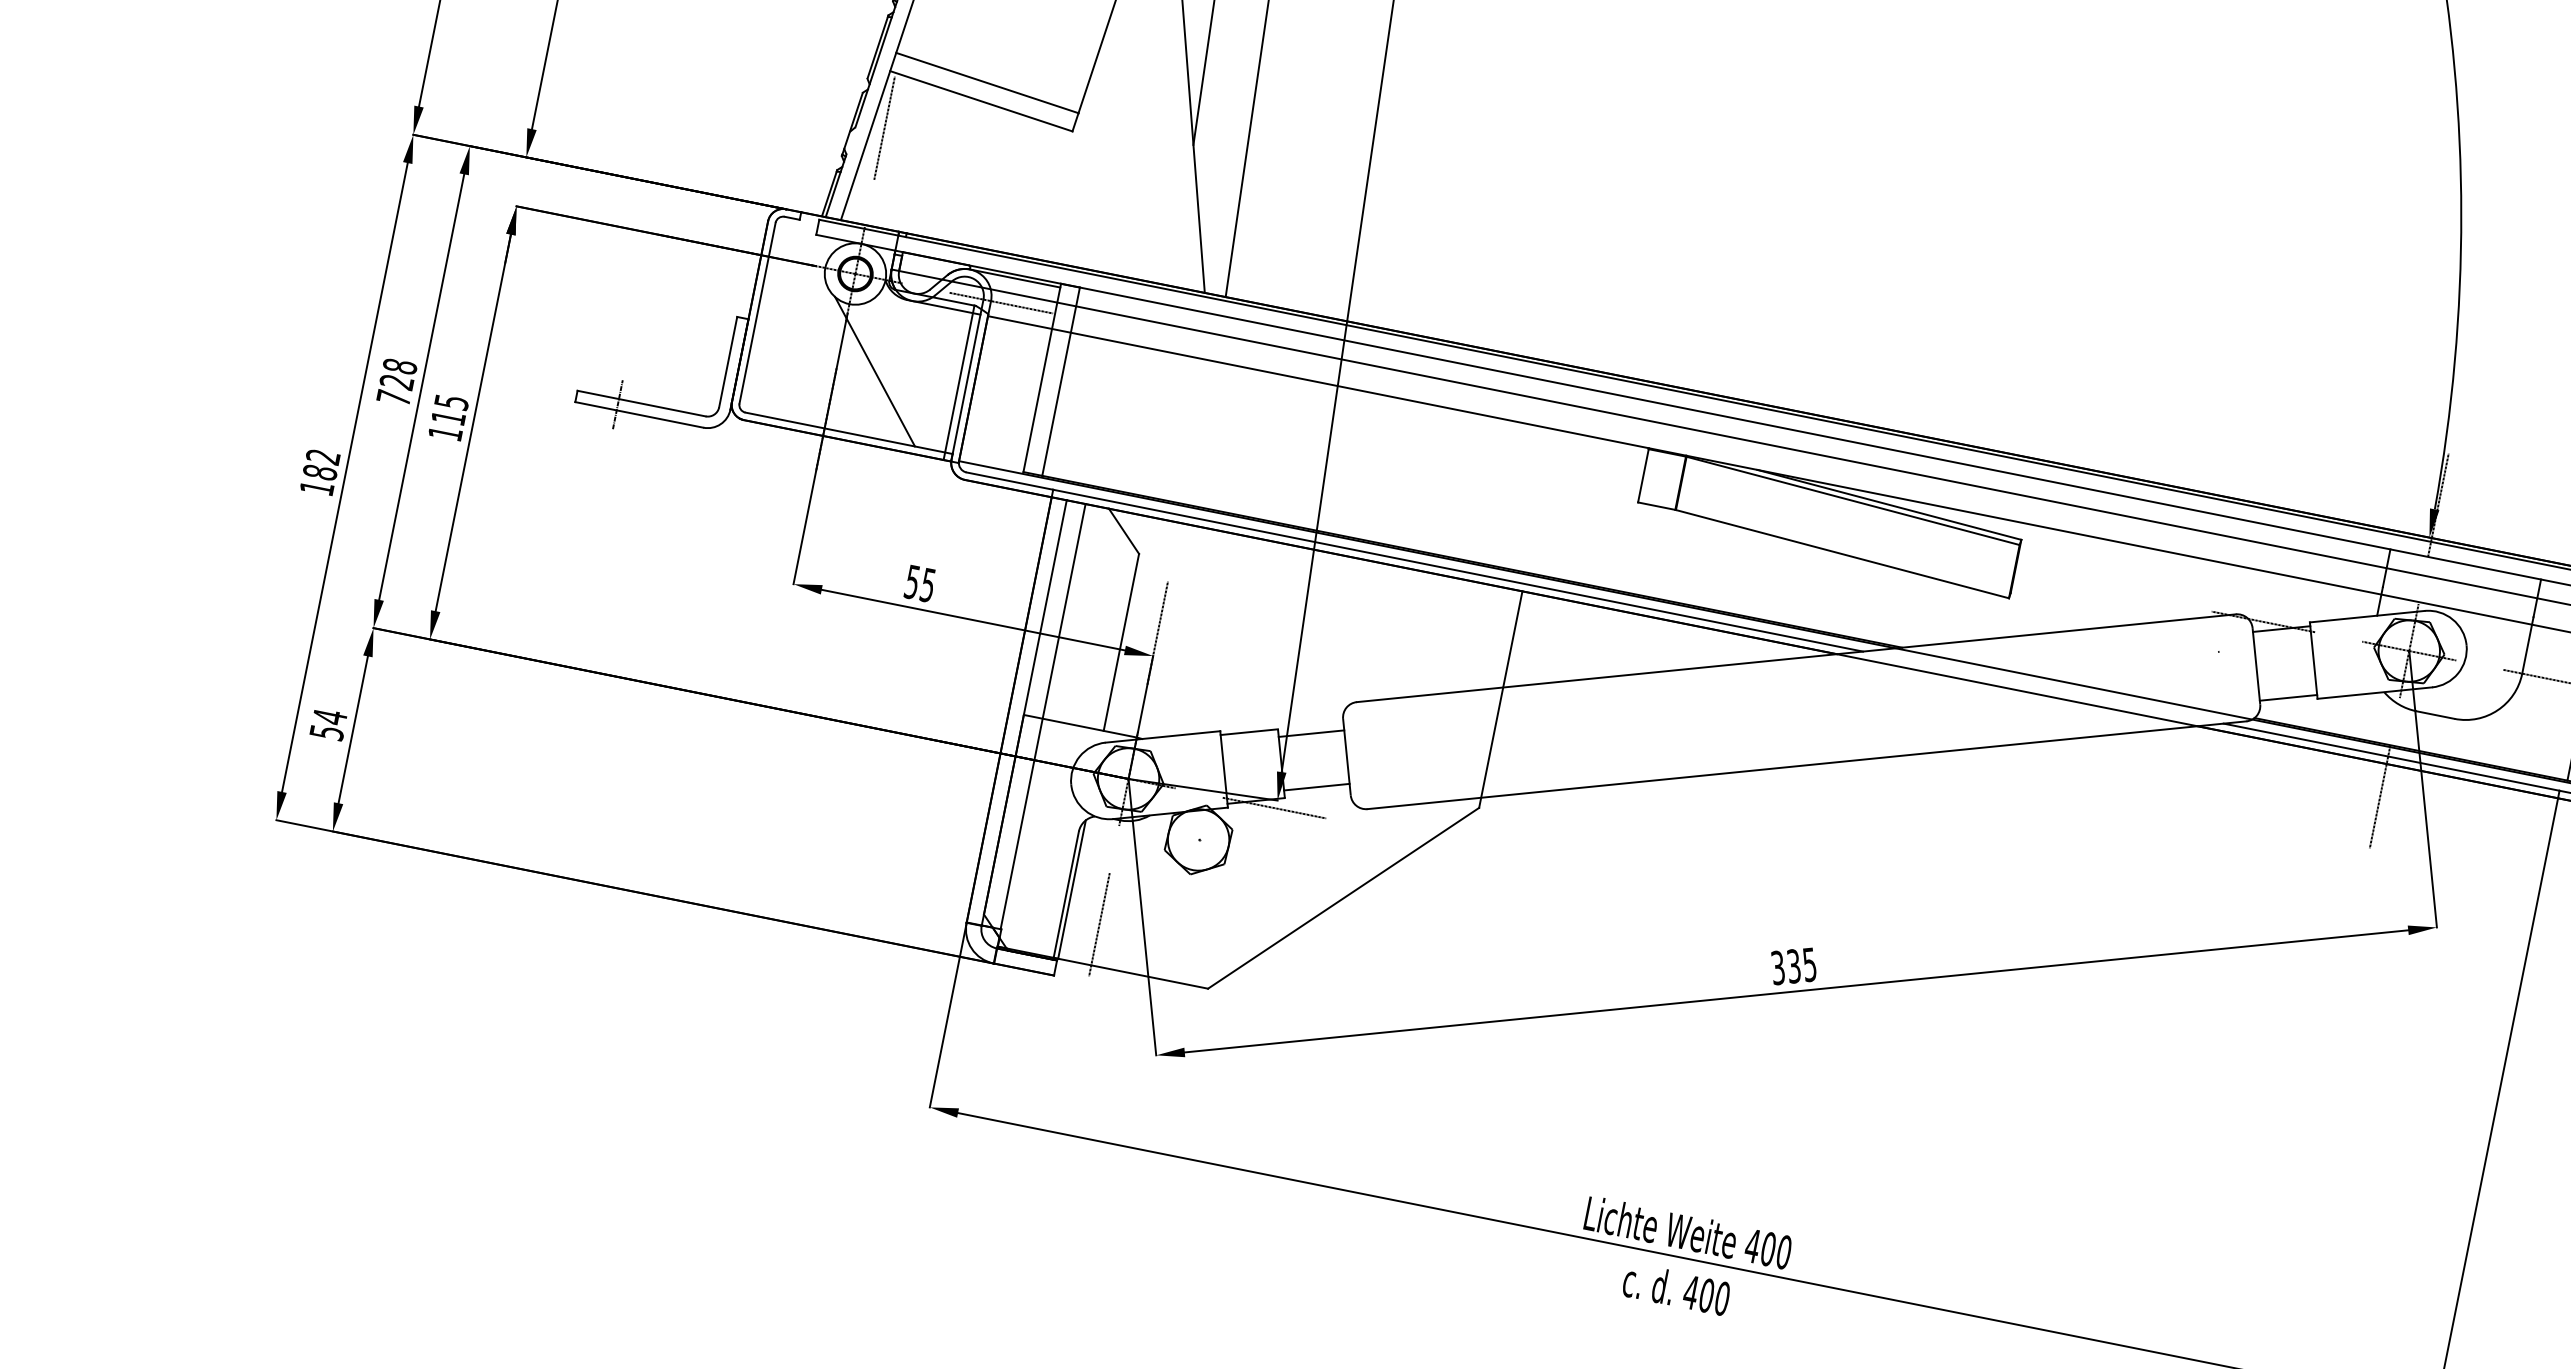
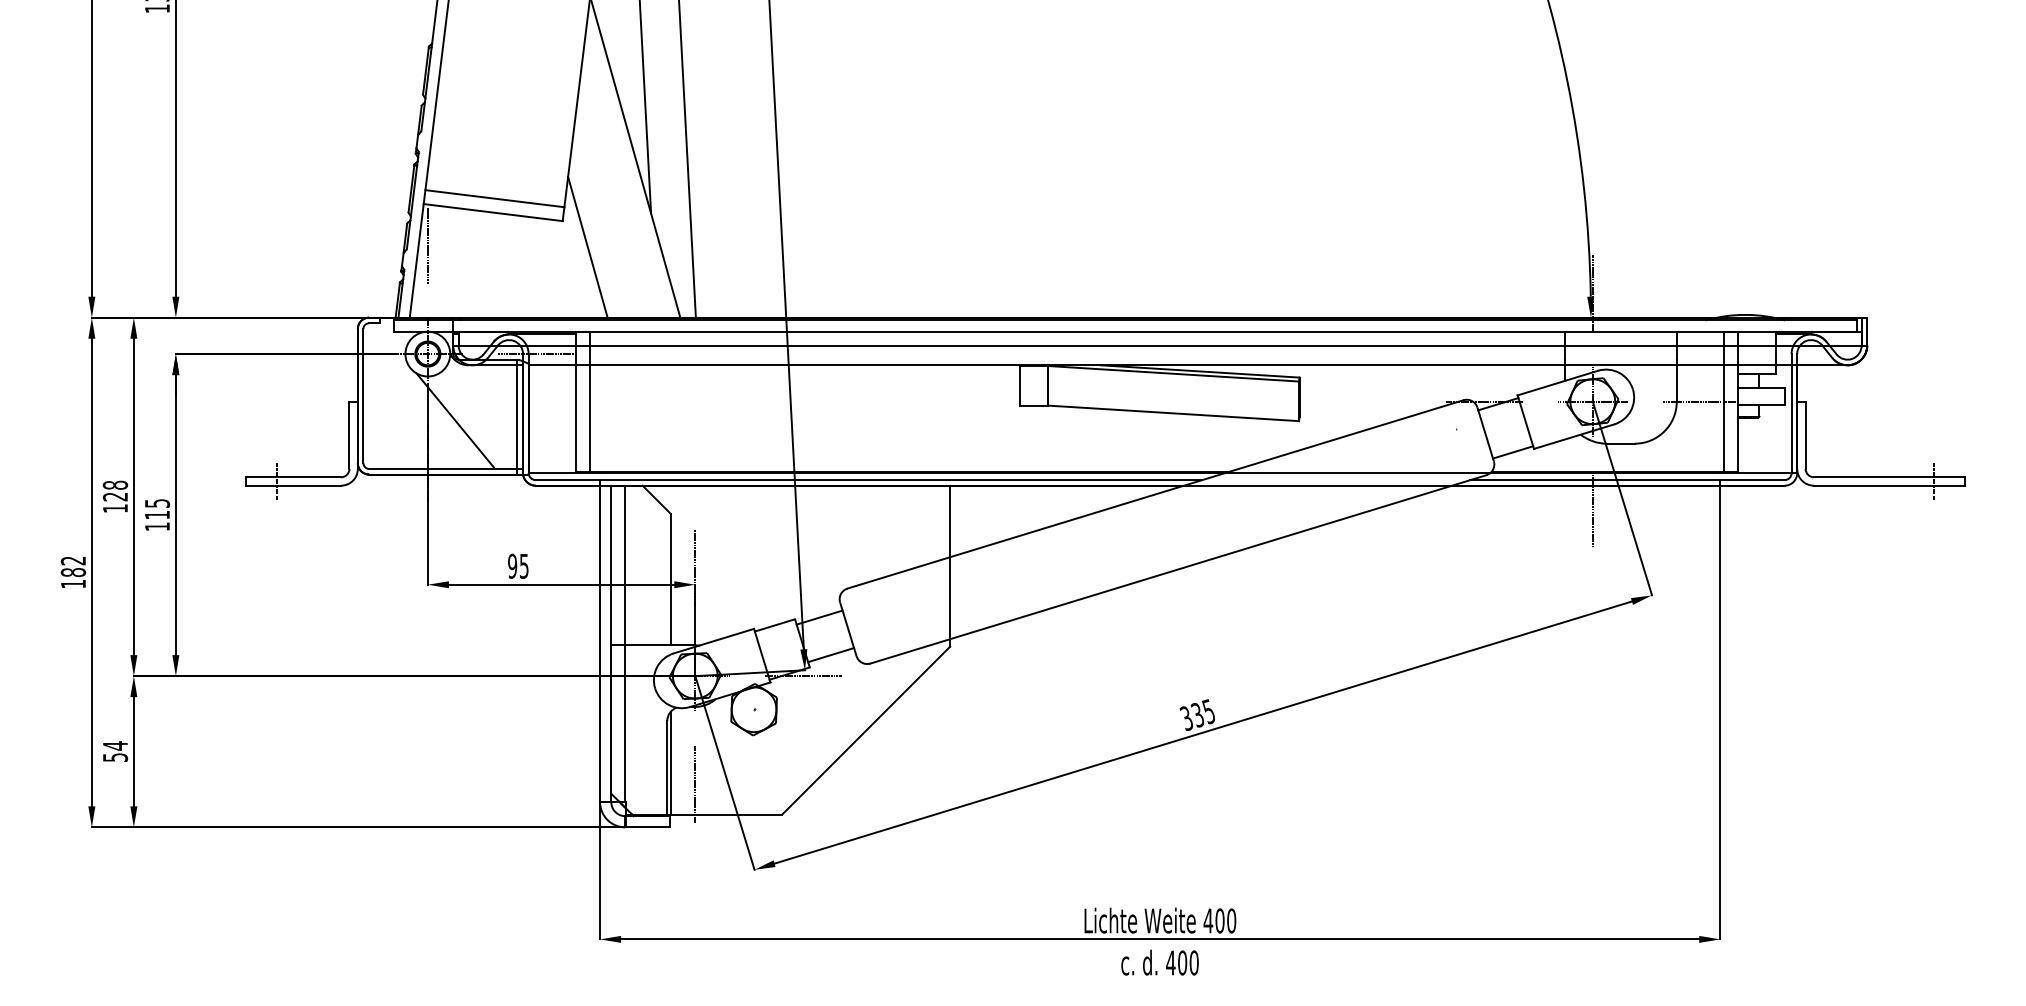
line: (1099, 172) -> (587, 246), added
text: (393, 397) -> (115, 508), 728 -> 128
text: (912, 581) -> (512, 565), 55 -> 95

